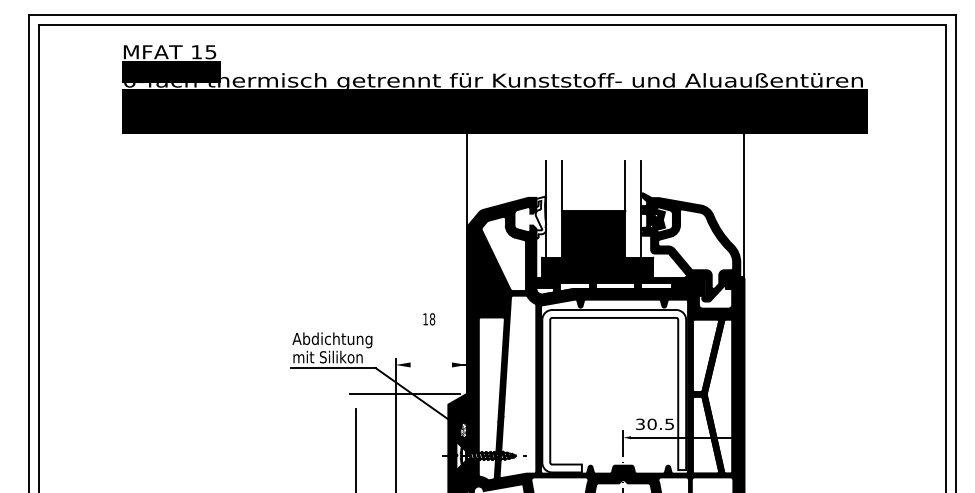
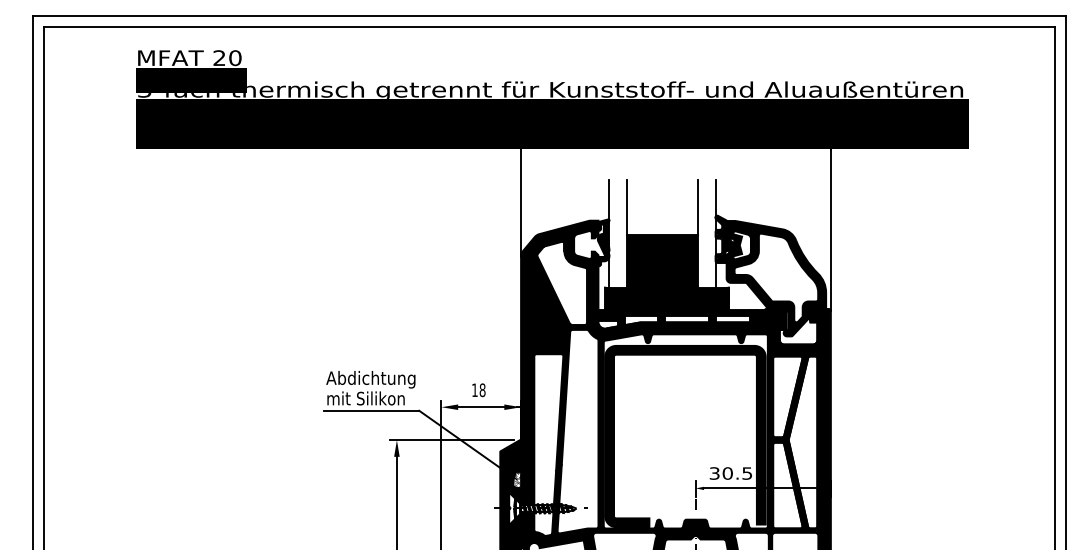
text: (203, 52) -> (227, 58), 15 -> 20
text: (129, 85) -> (144, 95), 0-fach -> 3-fach
fill: (540, 217) -> (603, 242), added
text: (428, 319) -> (478, 390), moved
line: (431, 365) -> (481, 407), added
fill: (614, 391) -> (685, 436), added
fill: (355, 401) -> (396, 448), added

